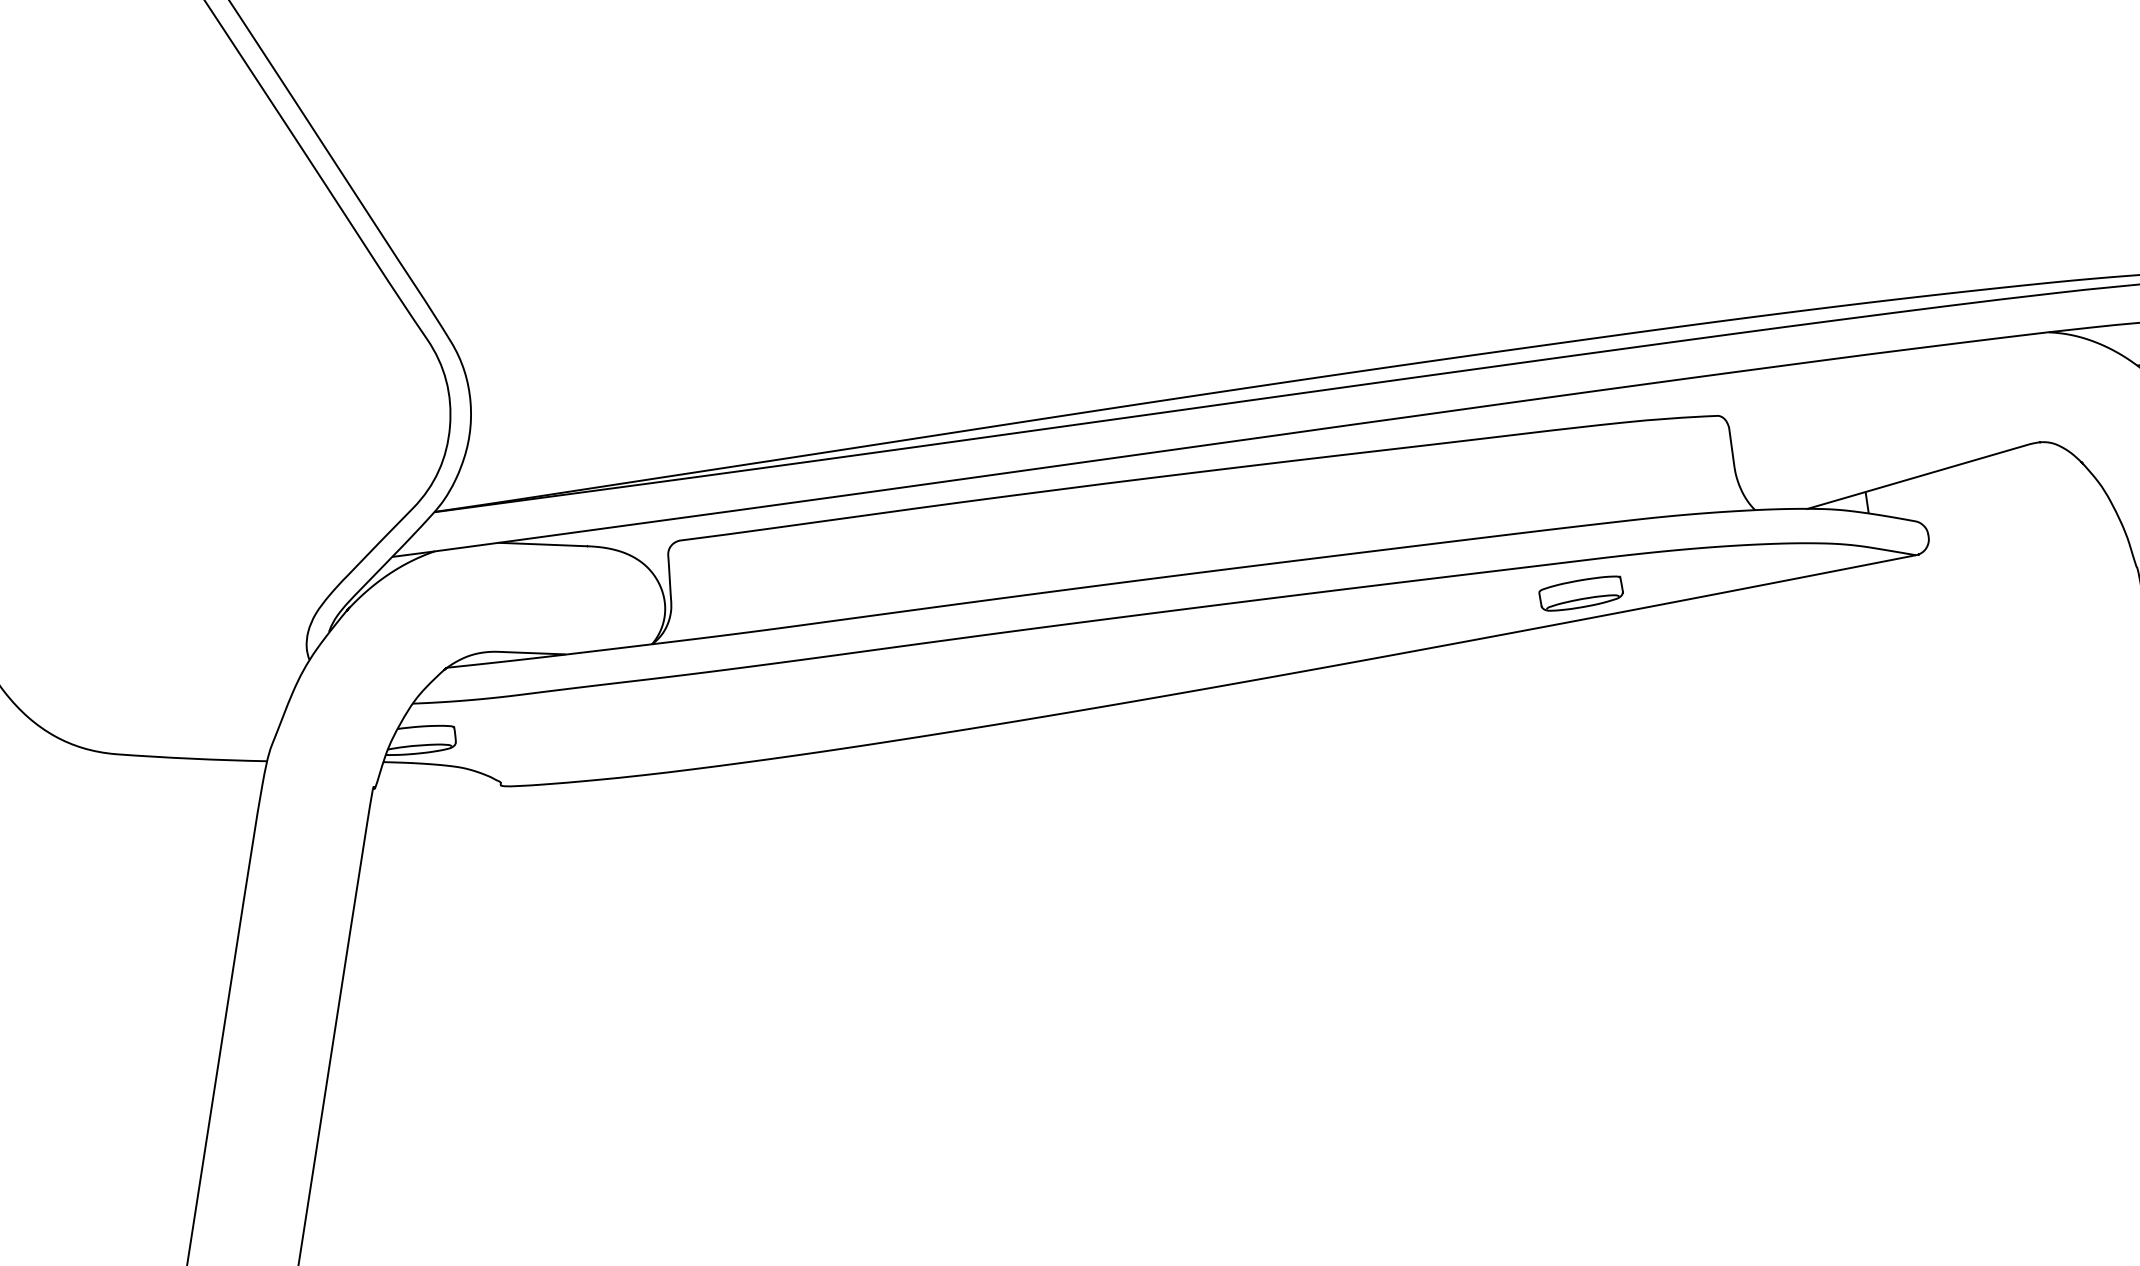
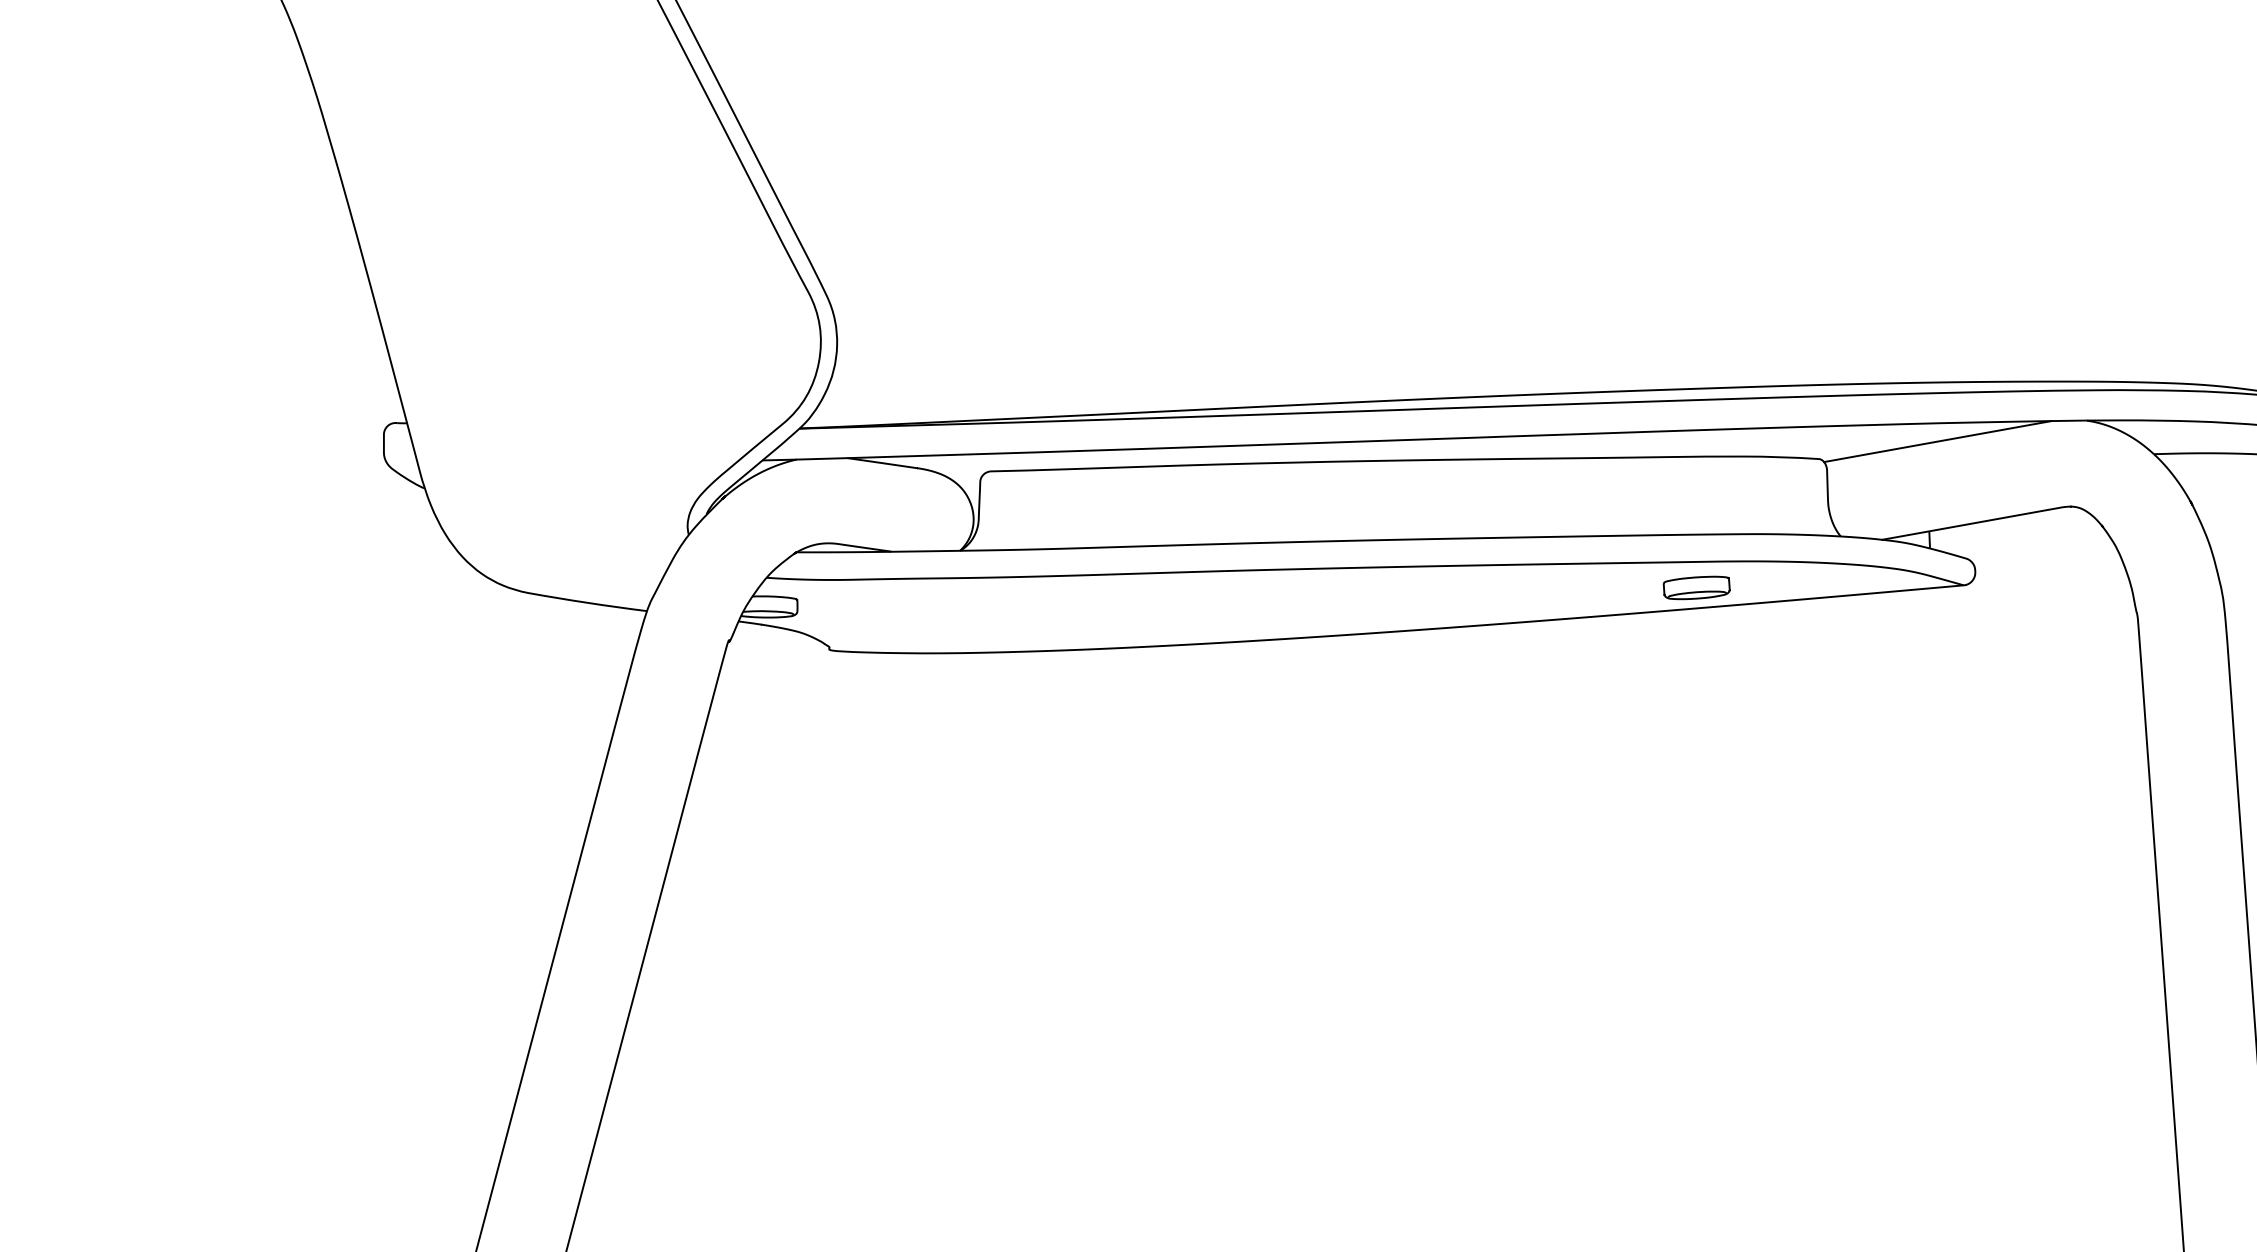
line: (1864, 378) -> (1937, 441), added

